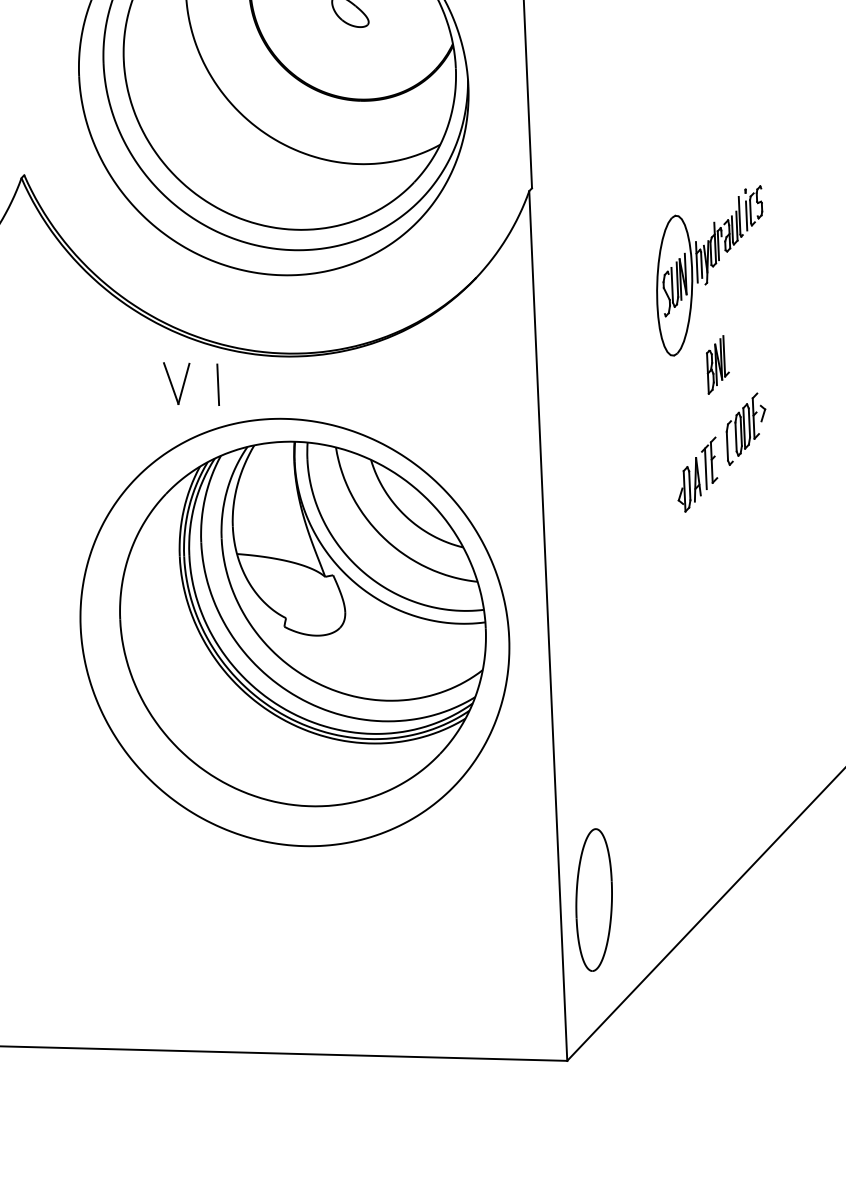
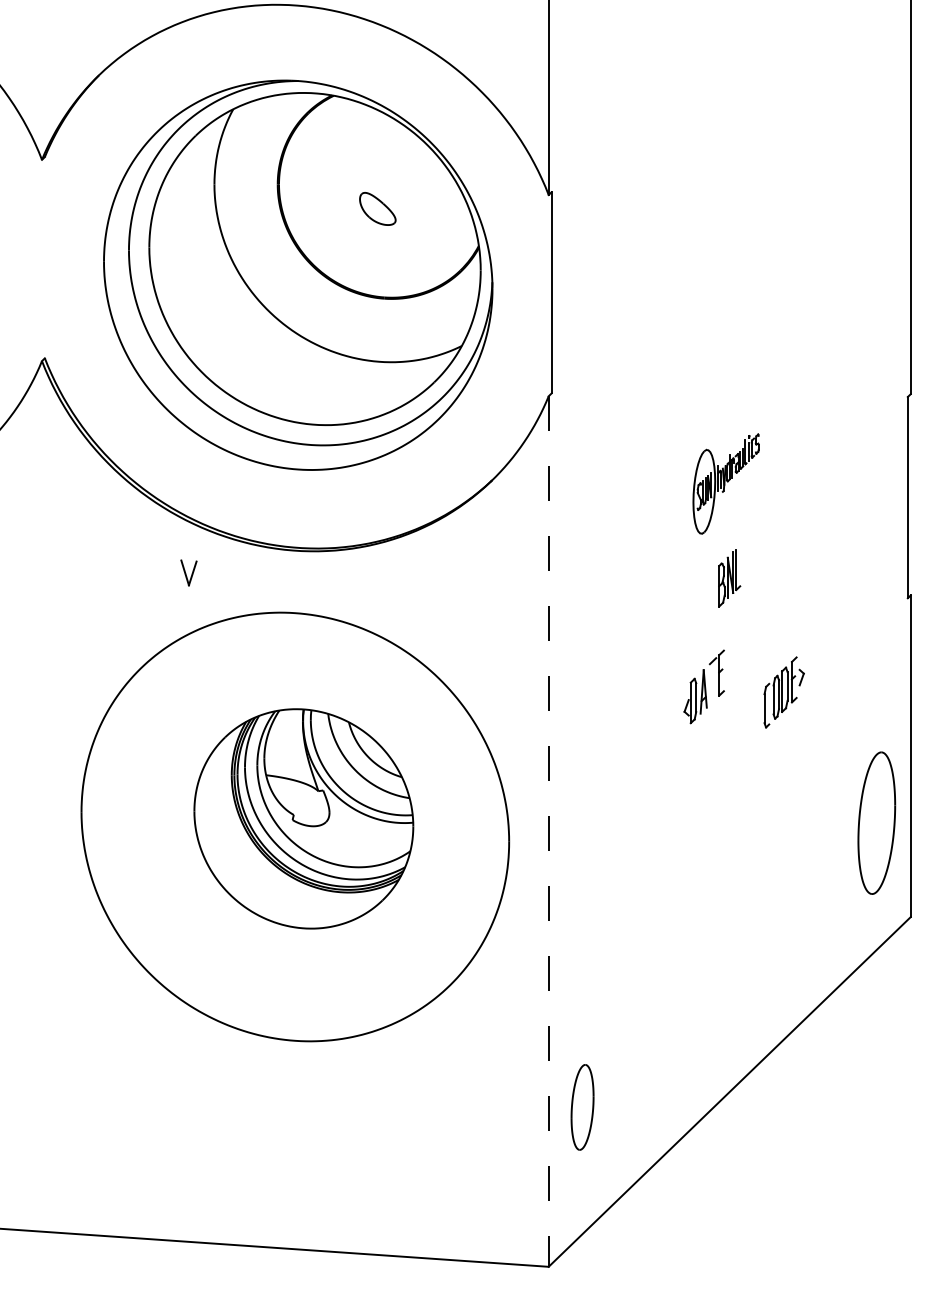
part: (709, 270) -> (725, 483), size x0.6
part: (177, 382) -> (188, 572), size x0.6
line: (218, 384) -> (229, 575), removed
part: (745, 429) -> (783, 692), moved
line: (706, 468) -> (713, 681), removed
part: (302, 623) -> (303, 818), size x0.6
line: (548, 626) -> (548, 832), solid -> dashed
part: (594, 900) -> (582, 1107), size x0.6

